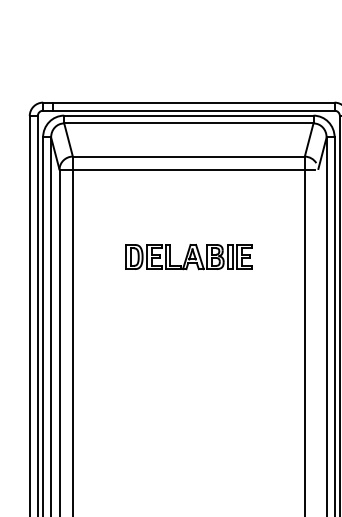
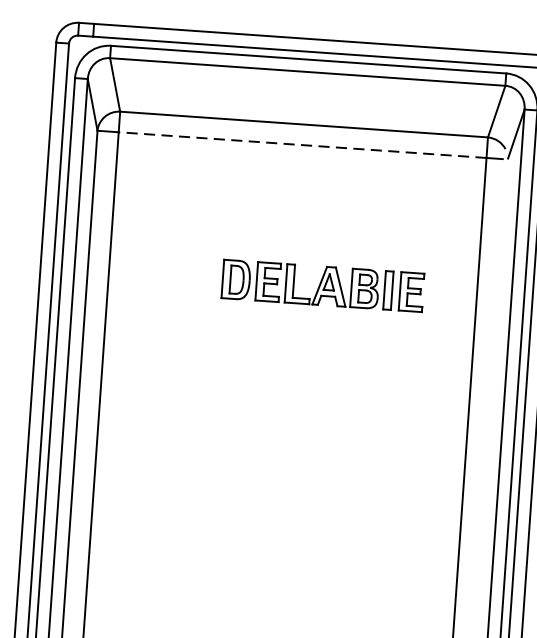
line: (188, 169) -> (302, 144), solid -> dashed
part: (188, 257) -> (322, 286), moved

